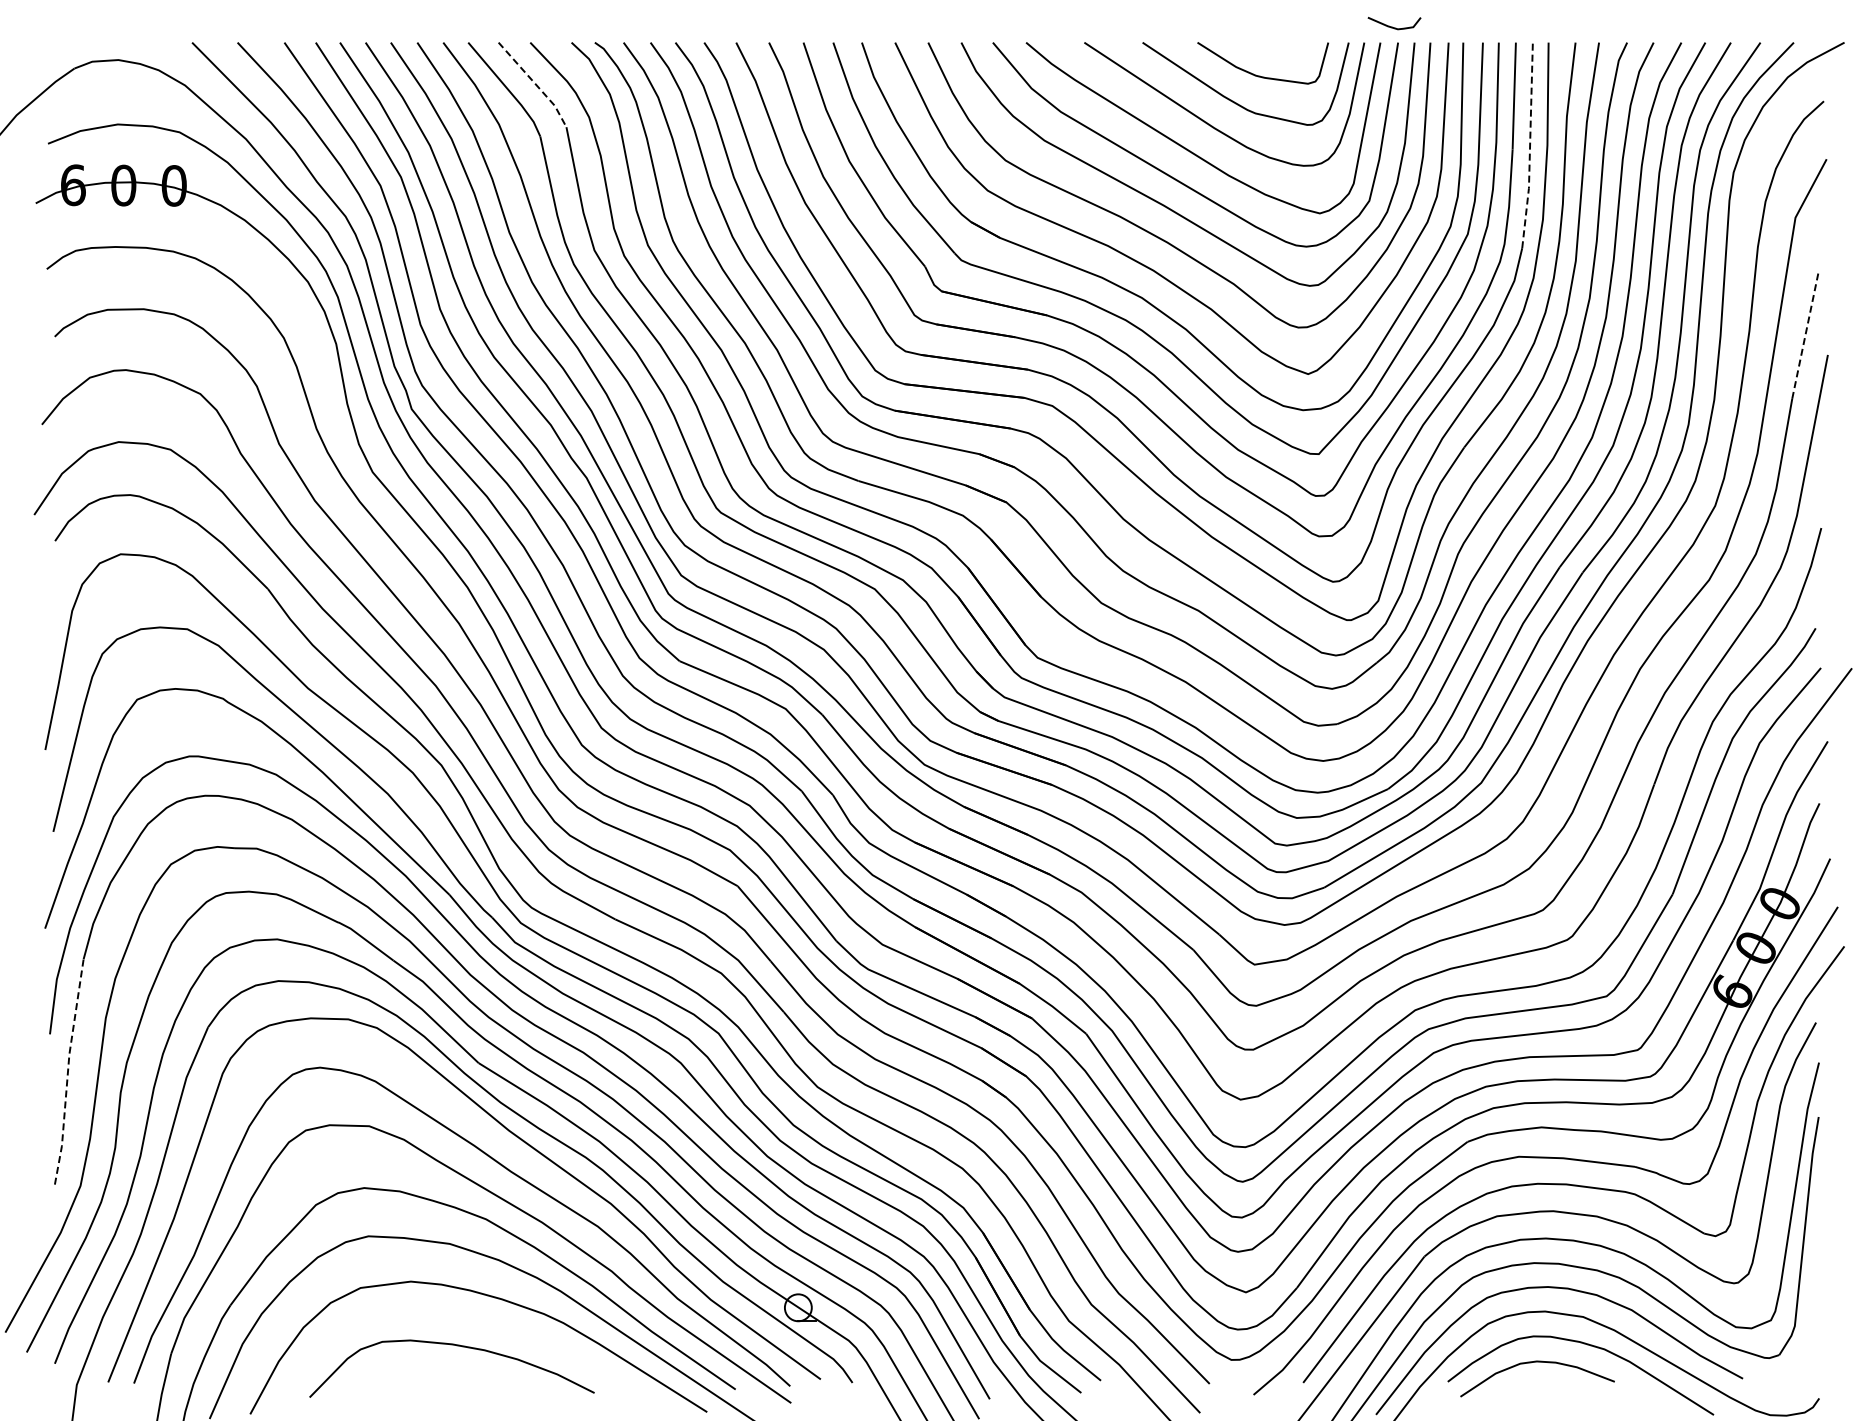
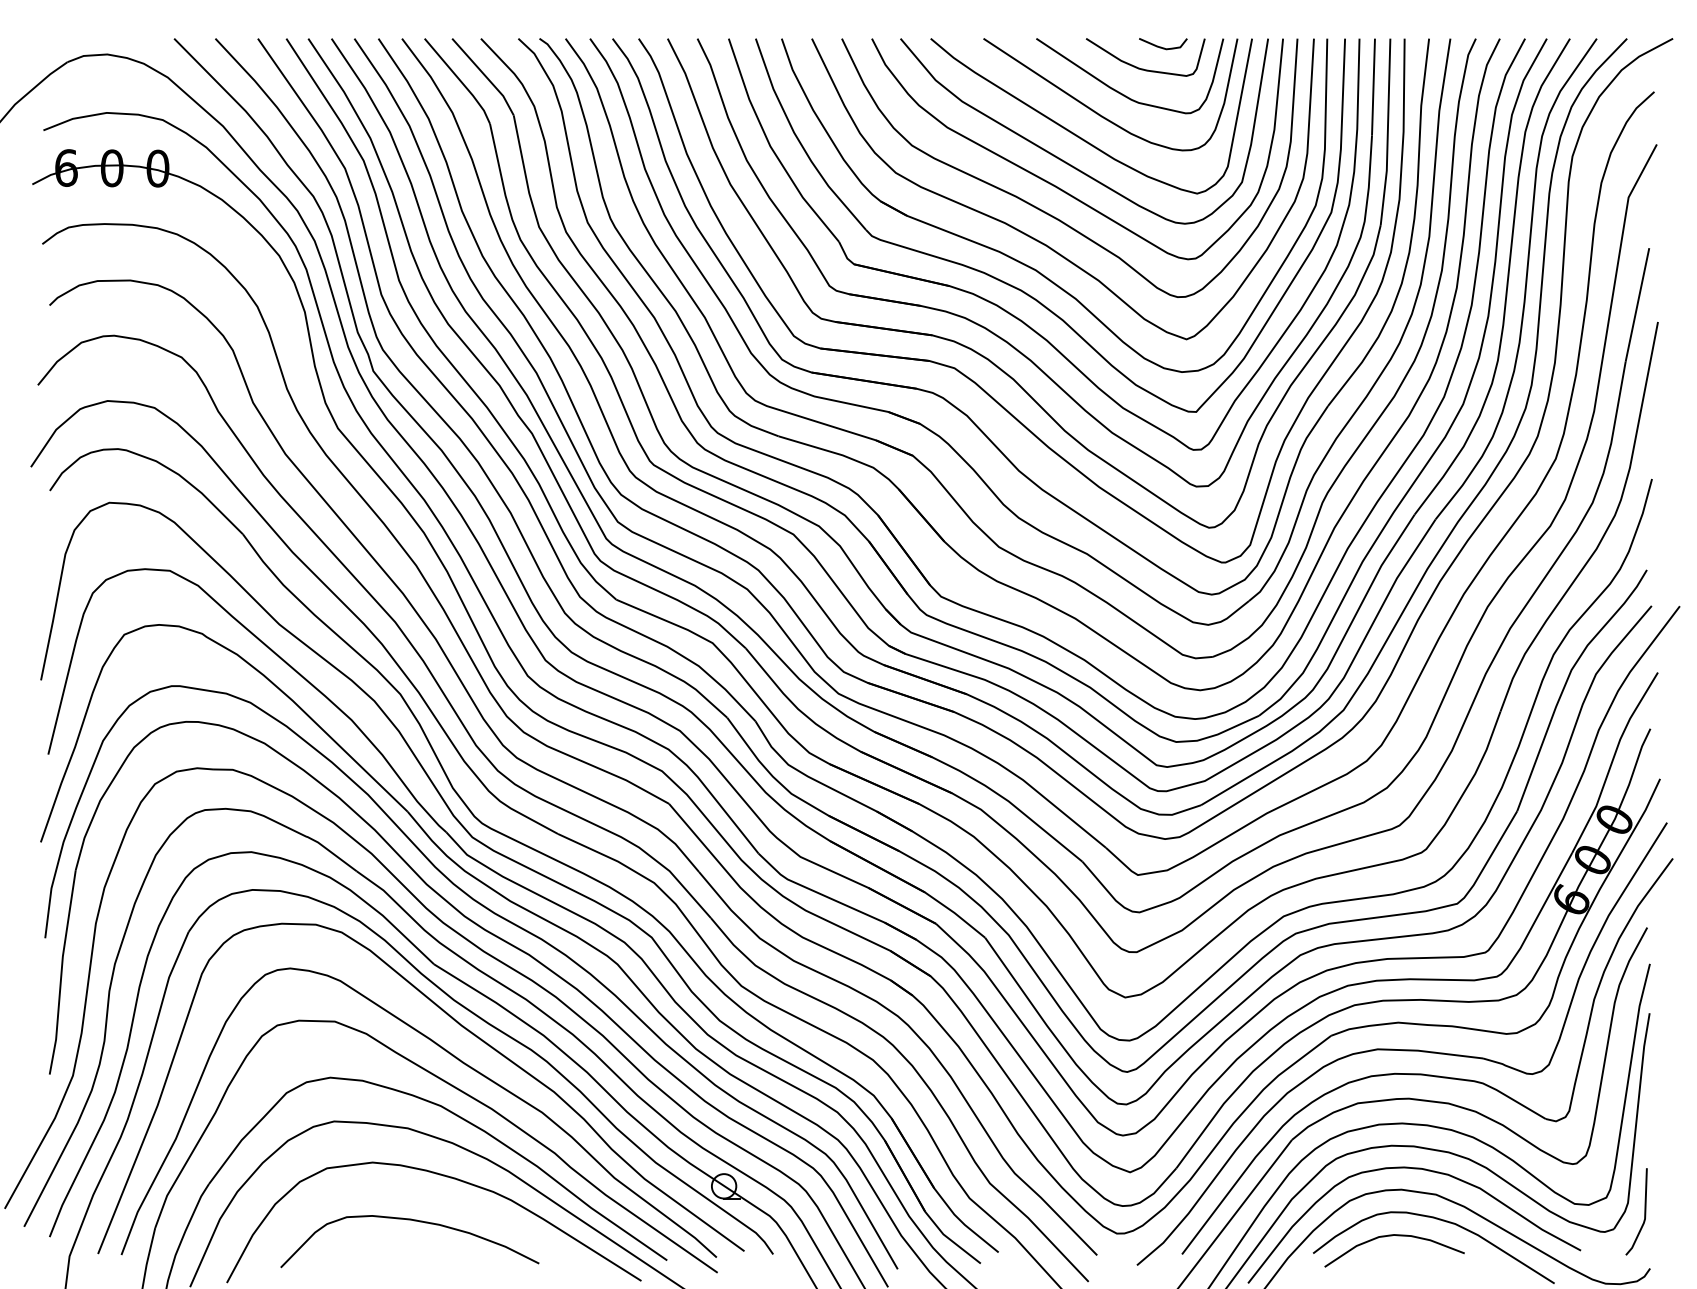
curve: (1392, 26) -> (1161, 46), moved
line: (535, 84) -> (485, 76), dashed -> solid
line: (1530, 146) -> (1388, 132), dashed -> solid
line: (1805, 336) -> (1637, 305), dashed -> solid
line: (67, 1072) -> (61, 972), dashed -> solid
line: (1812, 1339) -> (1644, 1215), added

